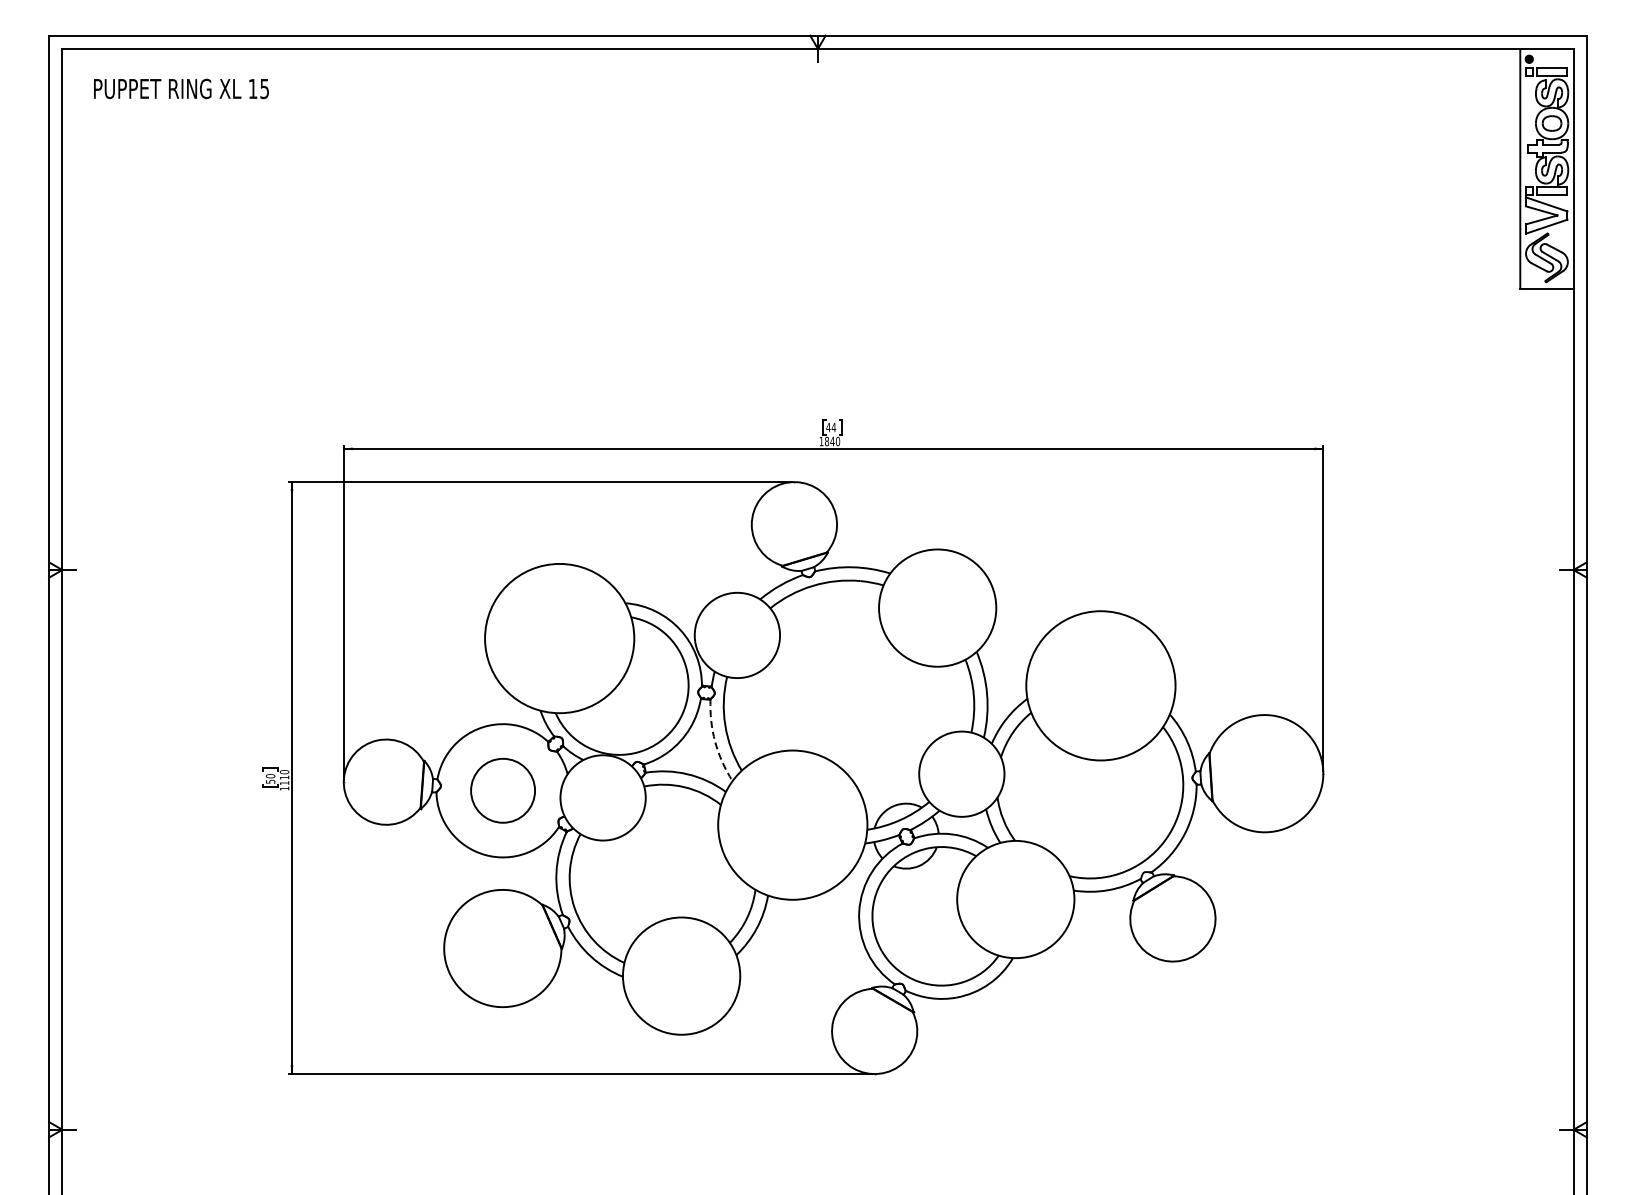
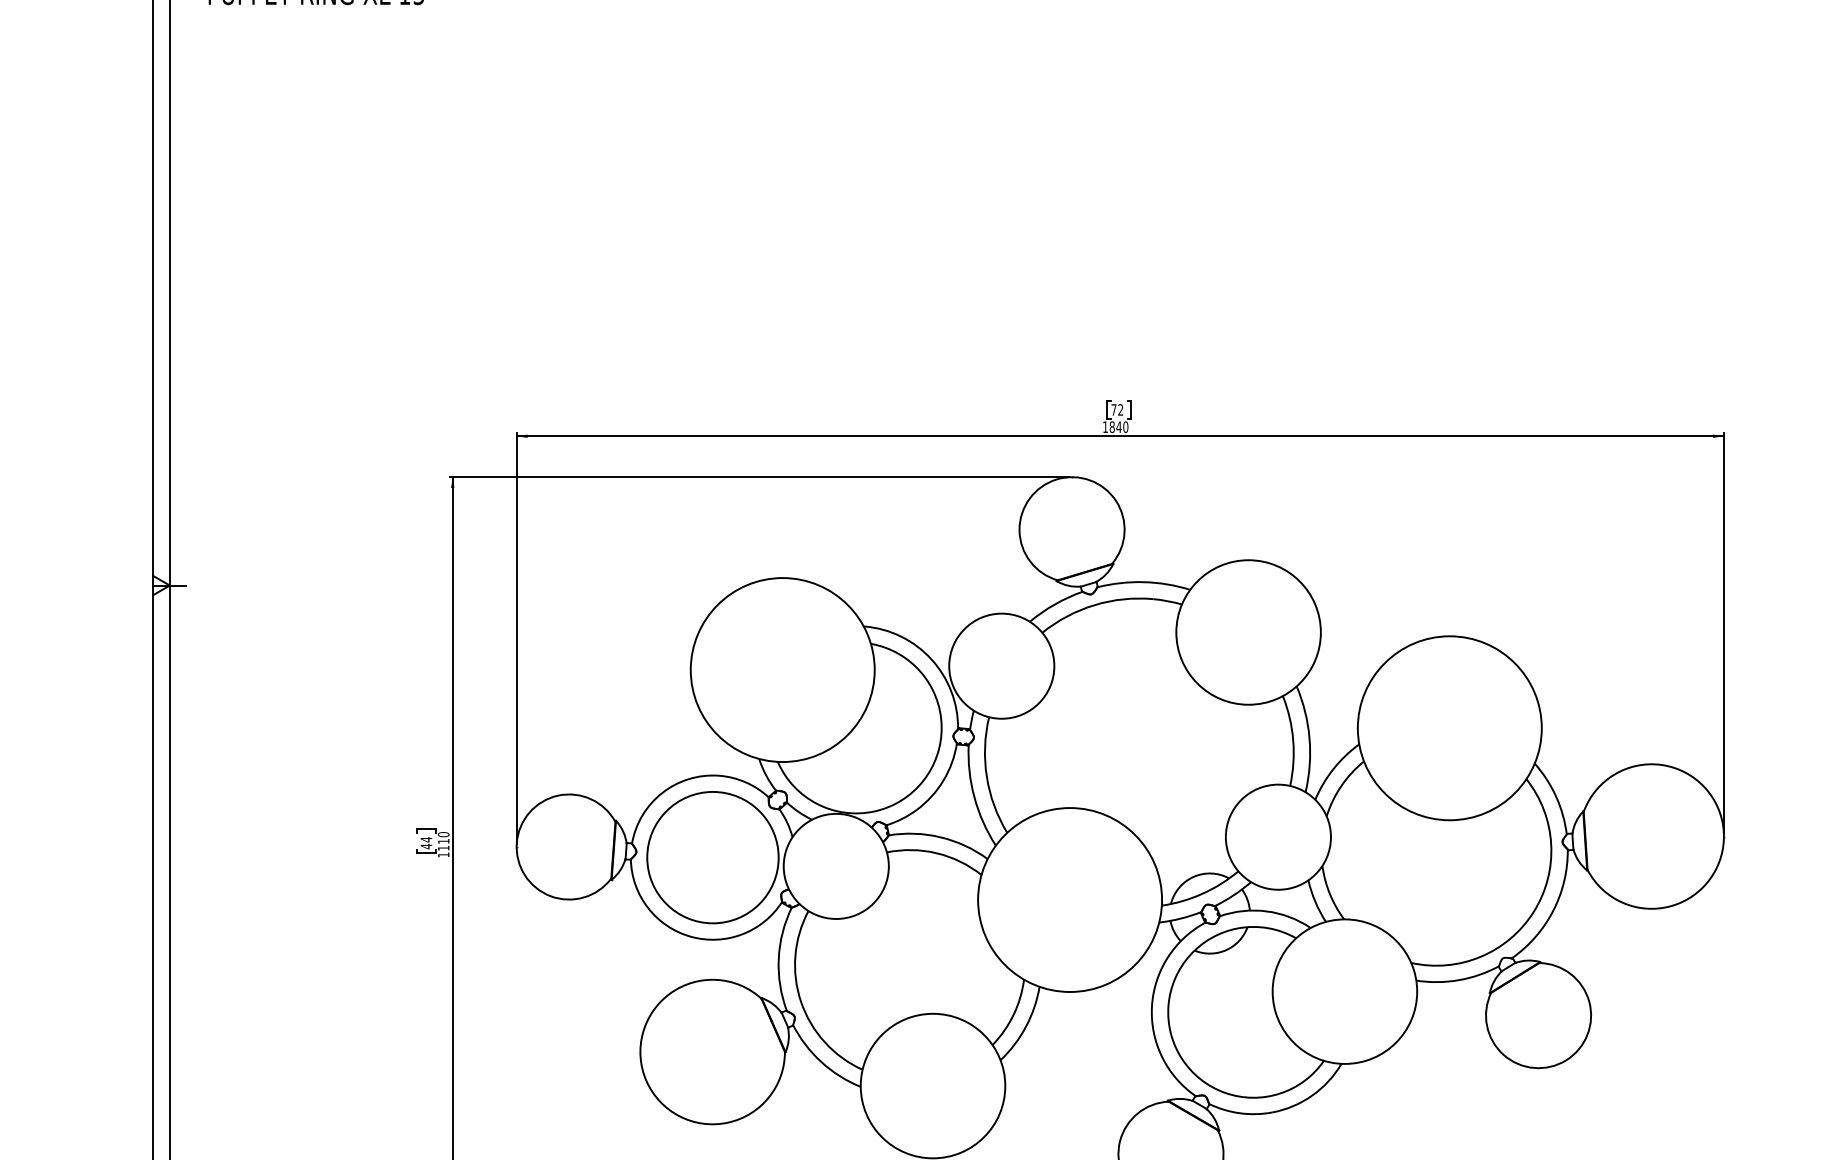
text: (831, 427) -> (1117, 409), 44 -> 72
arc: (715, 741) -> (974, 796), dashed -> solid
text: (270, 778) -> (426, 842), 50 -> 44
circle: (502, 790) -> (712, 857), size x1.67

